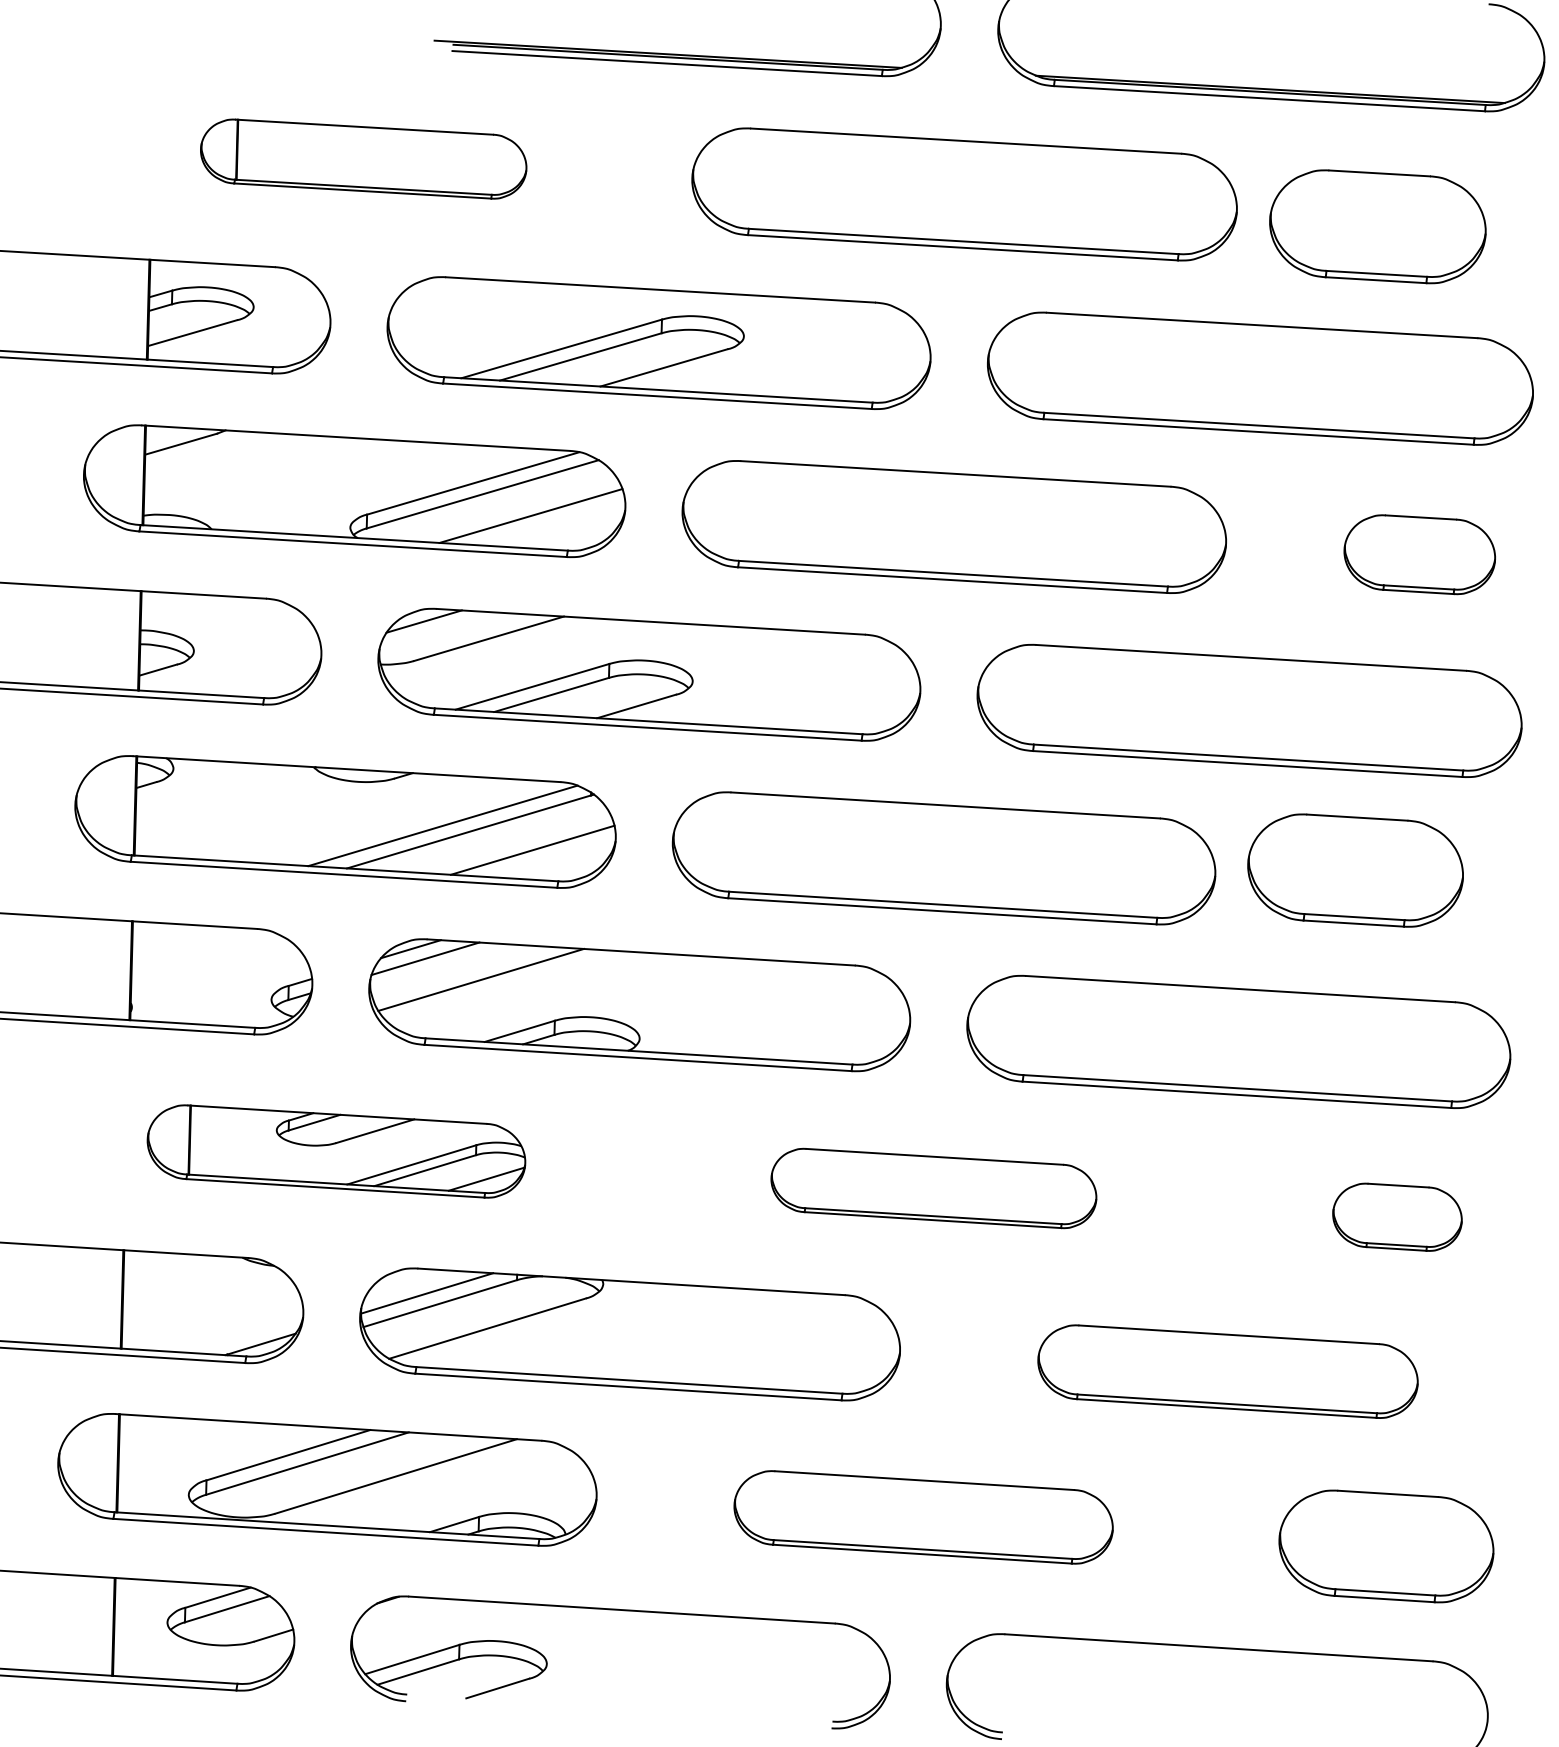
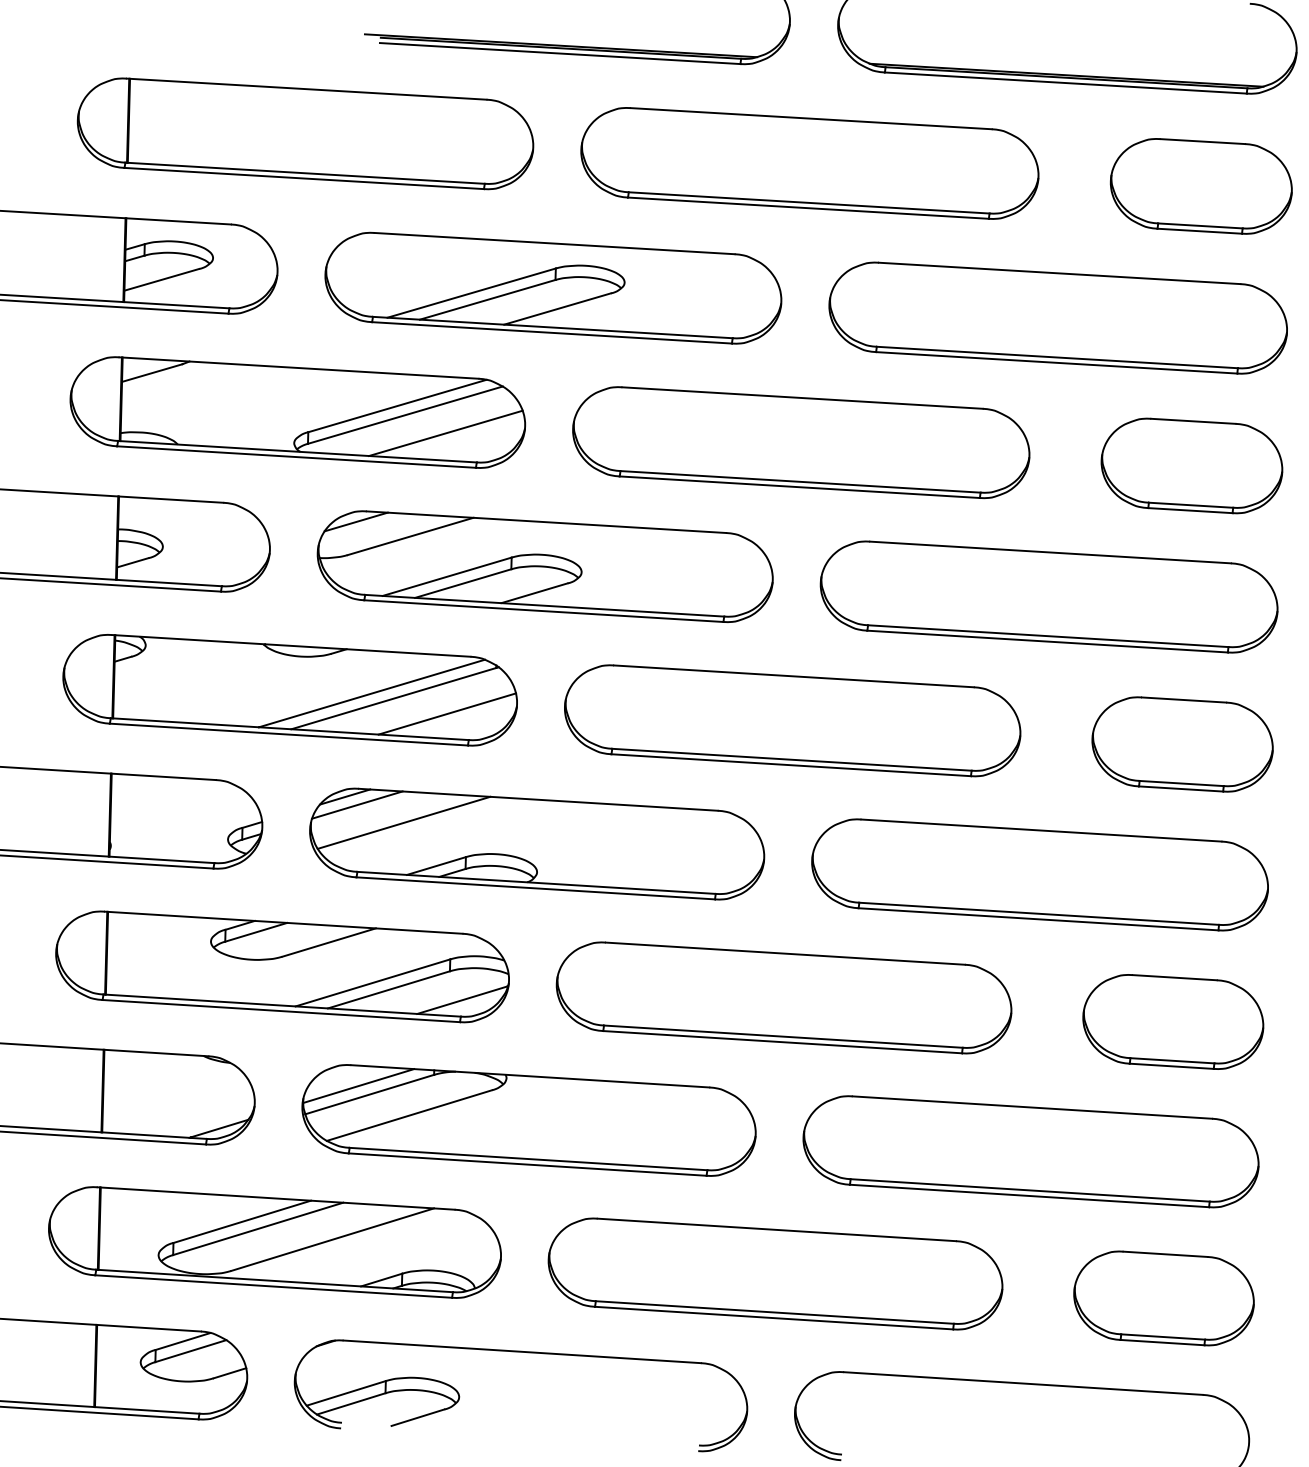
part: (363, 158) -> (305, 133), size x1.67
part: (1377, 226) -> (1201, 186), moved
part: (1419, 554) -> (1191, 465), size x1.43
part: (1355, 870) -> (1182, 744), moved
part: (336, 1151) -> (282, 966), size x1.43
part: (933, 1188) -> (783, 997), size x1.67
part: (1397, 1217) -> (1173, 1022), size x1.67
part: (1227, 1371) -> (1030, 1151), size x1.43
part: (923, 1517) -> (775, 1274), size x1.43

